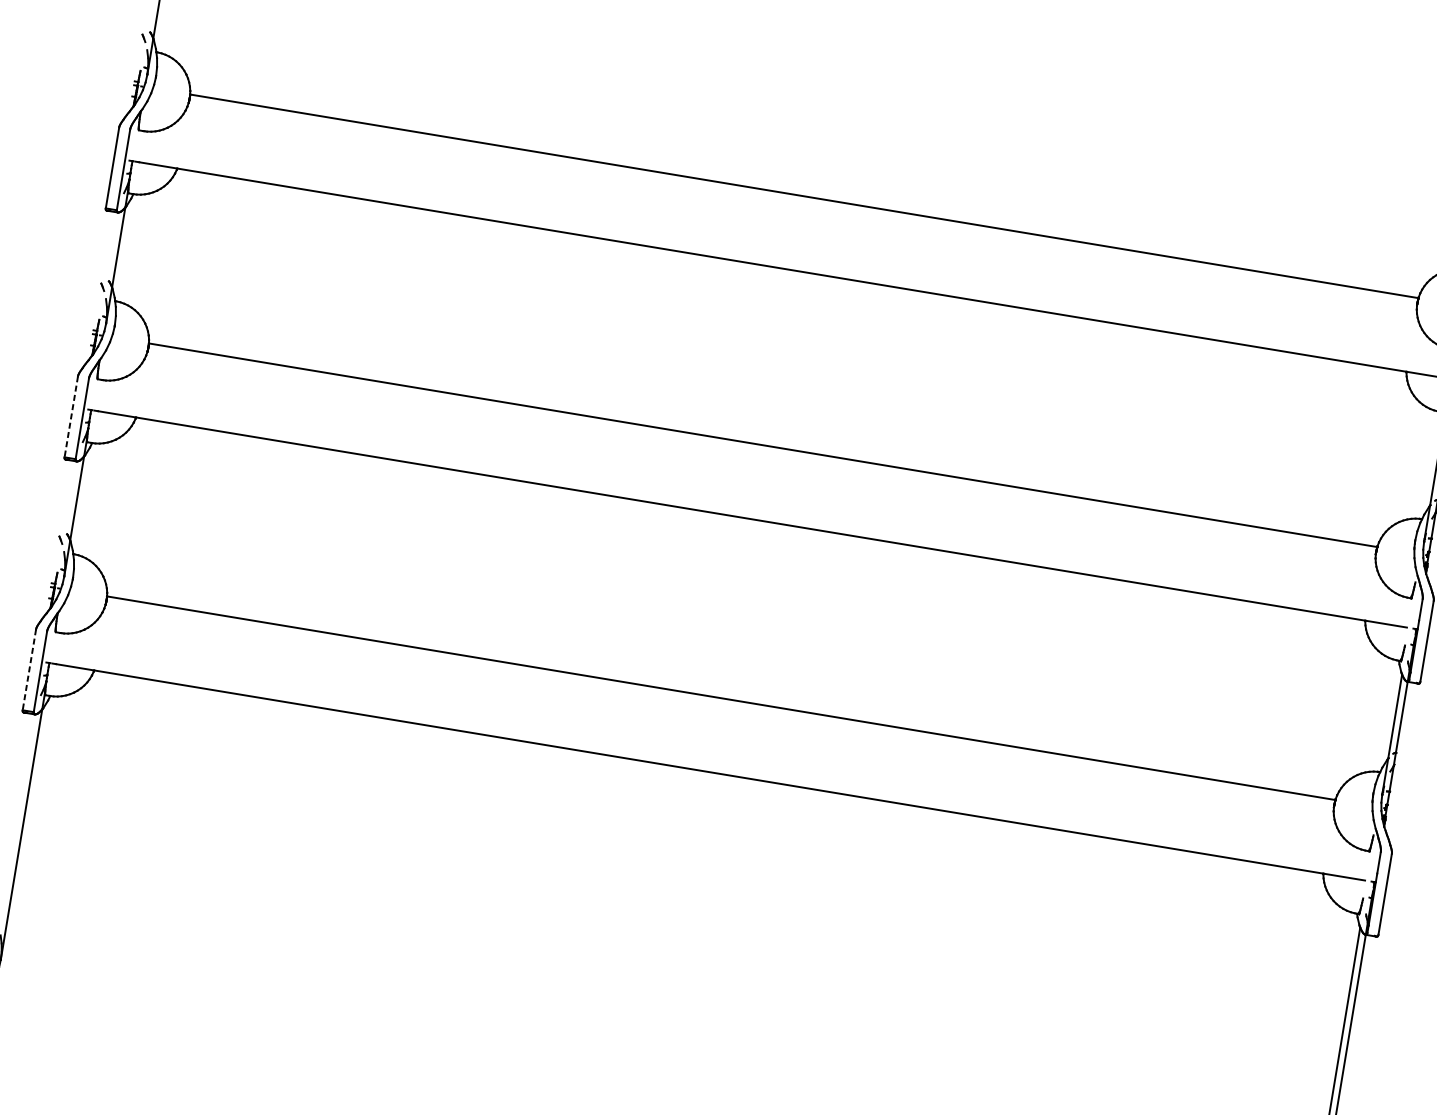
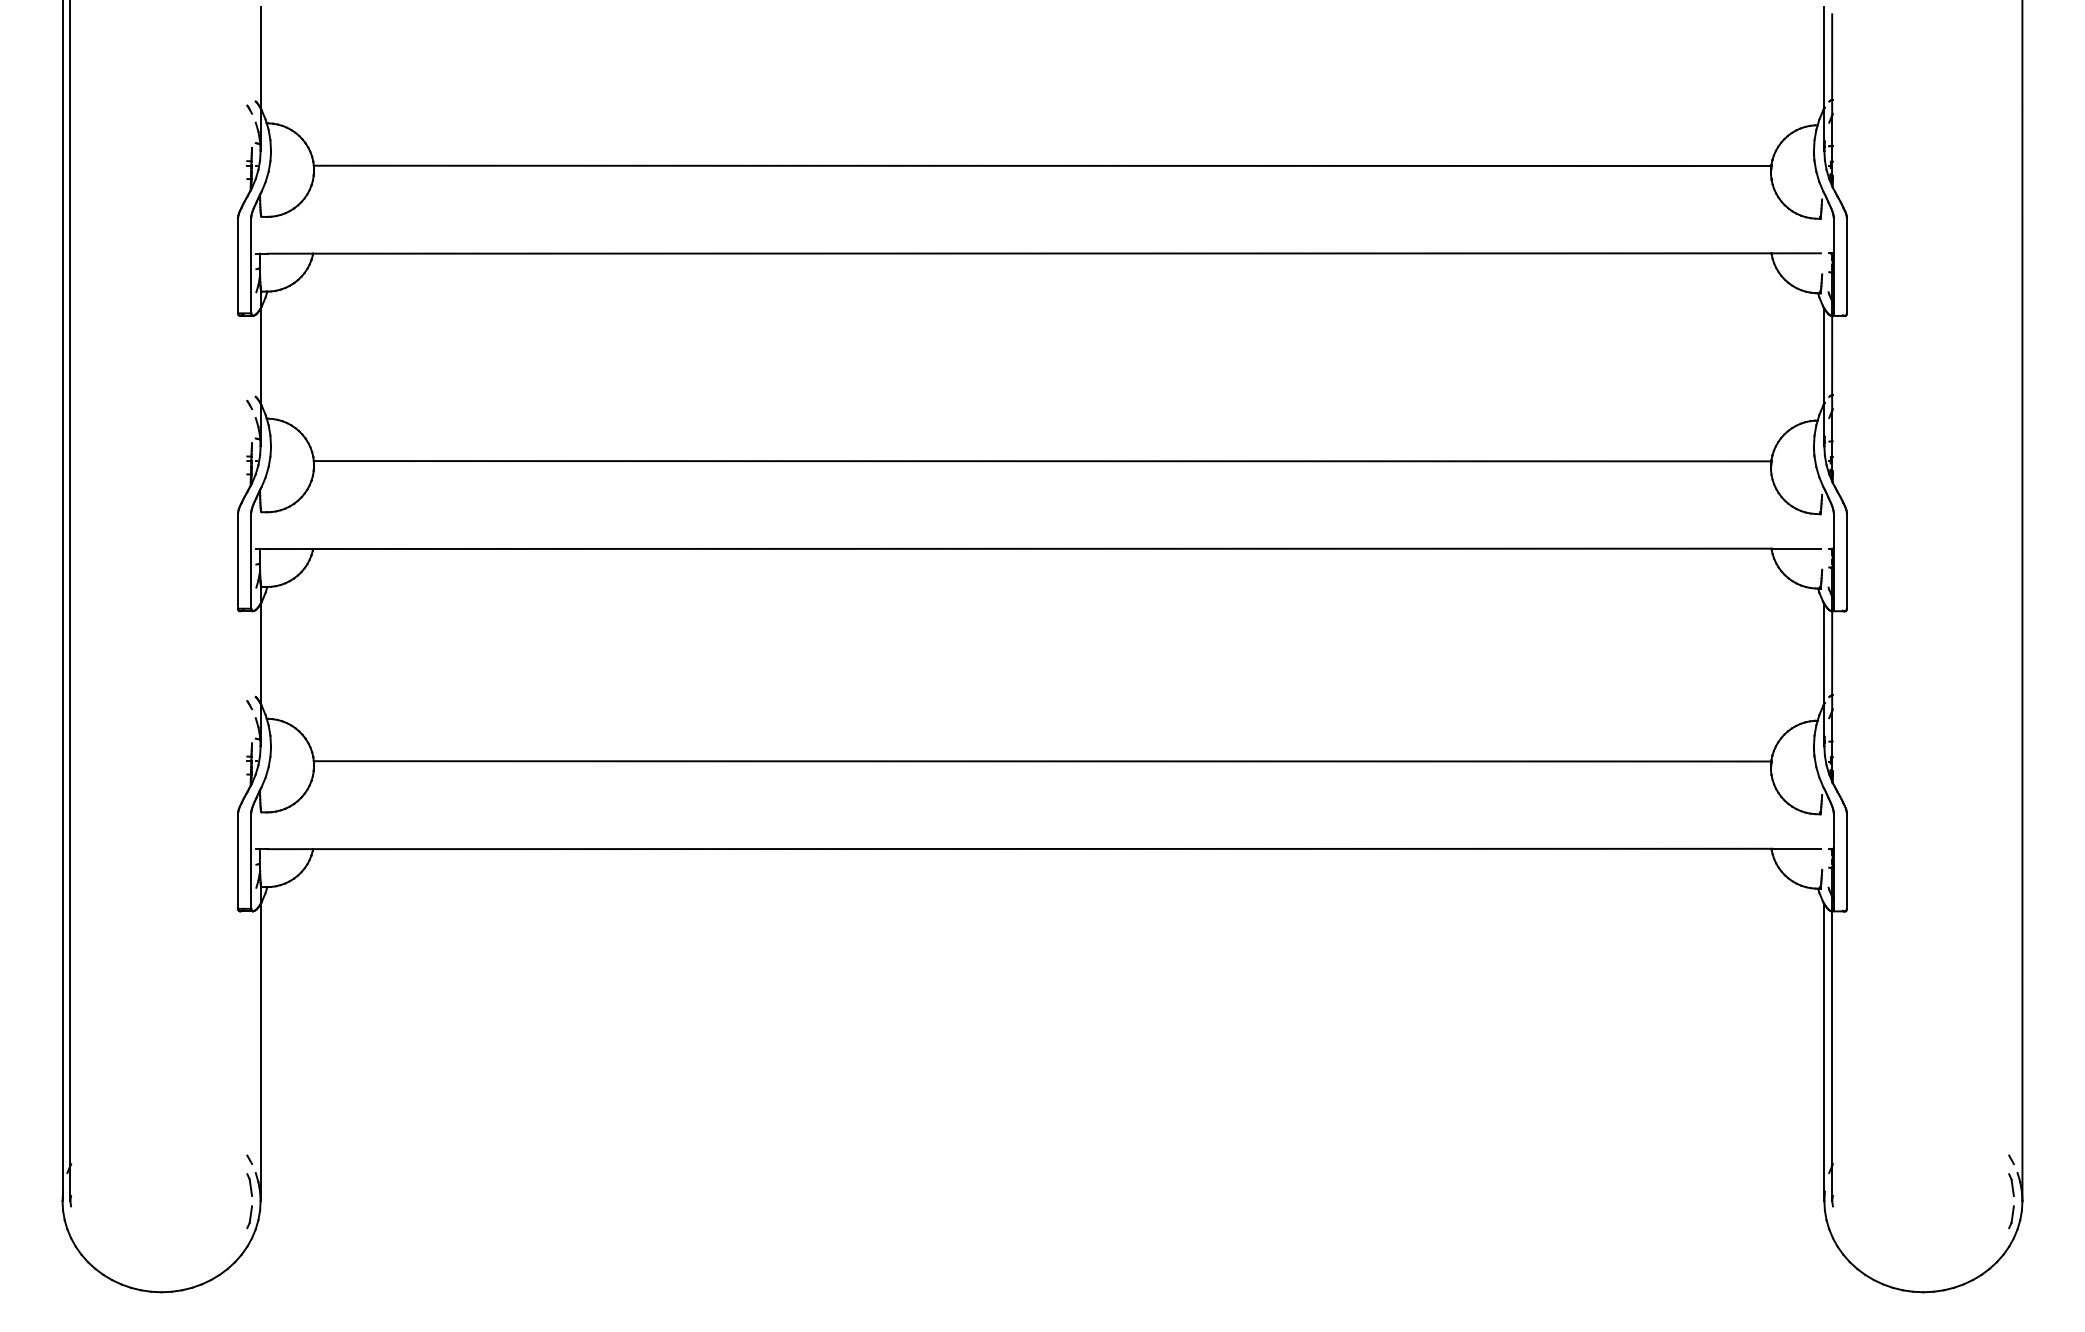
line: (71, 417) -> (238, 561), dashed -> solid
line: (29, 670) -> (238, 861), dashed -> solid

